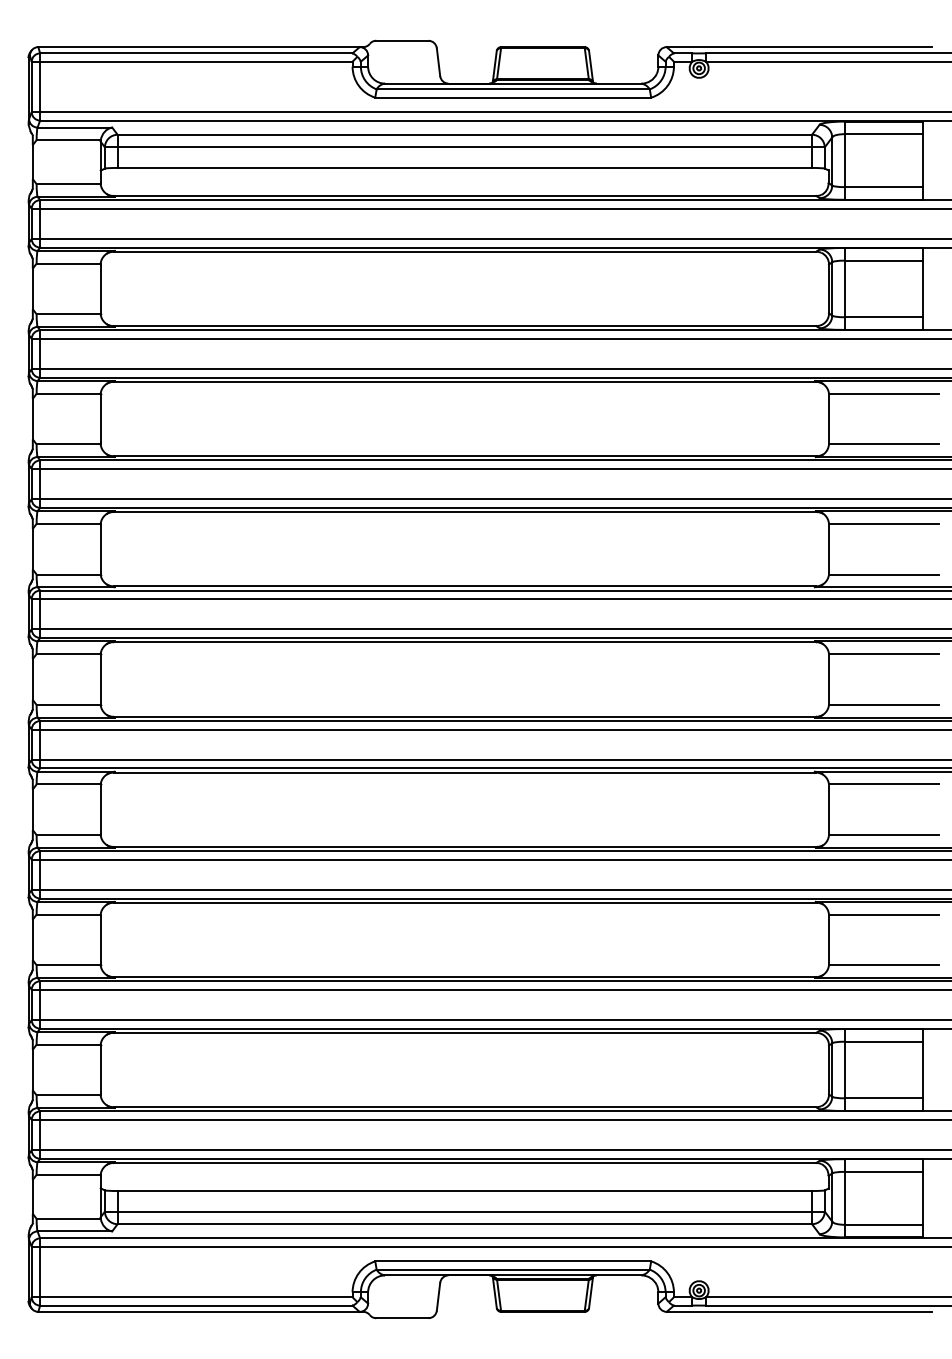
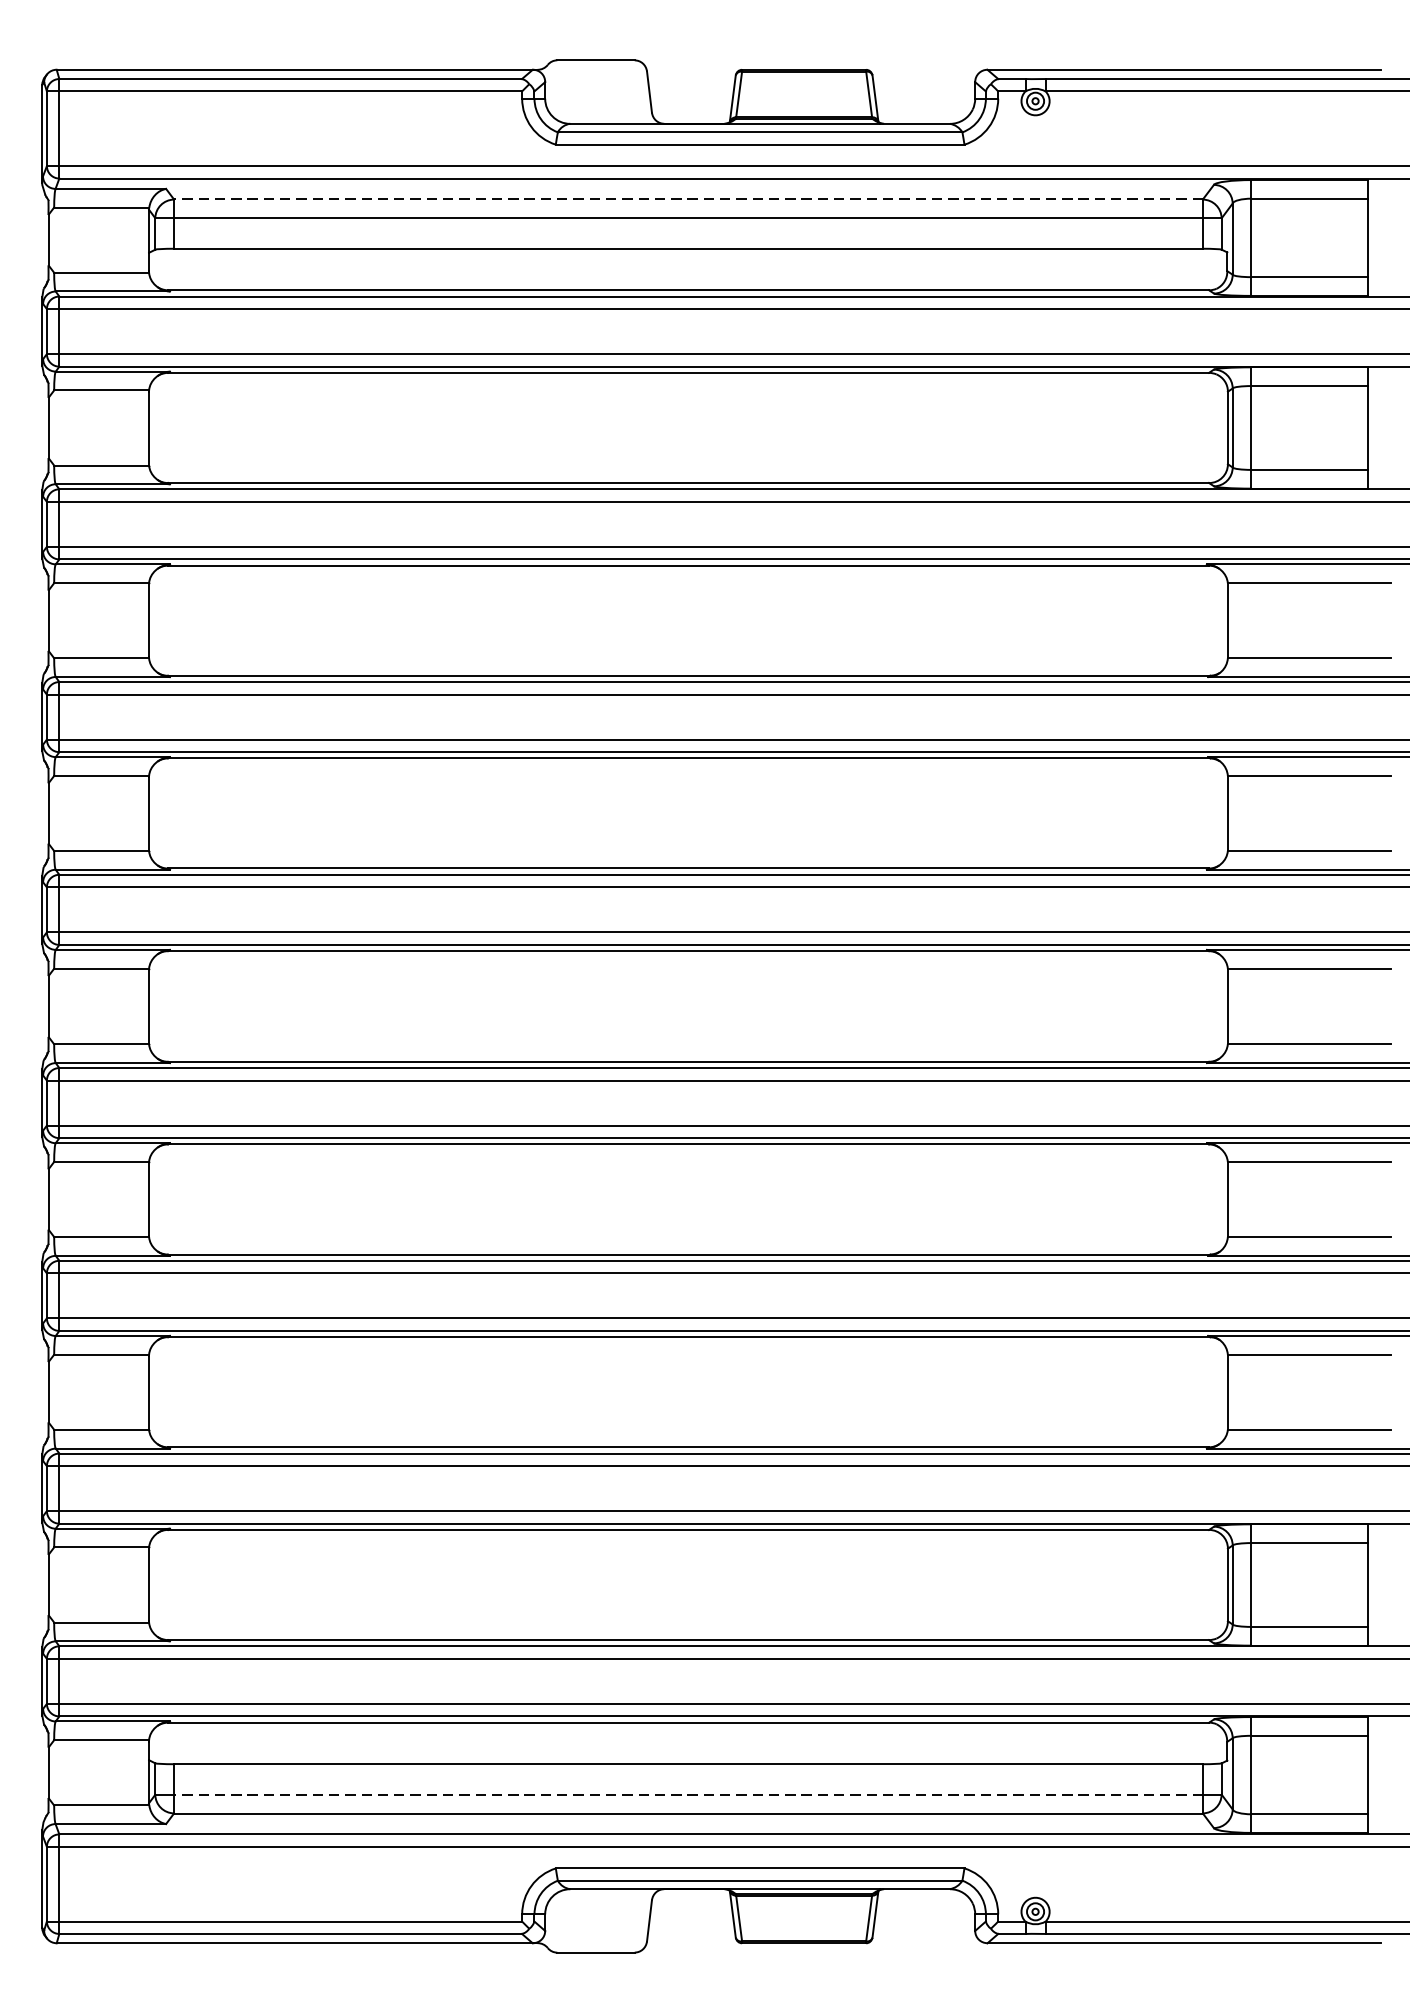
line: (464, 134) -> (687, 199), solid -> dashed
line: (464, 1211) -> (687, 1794), solid -> dashed

